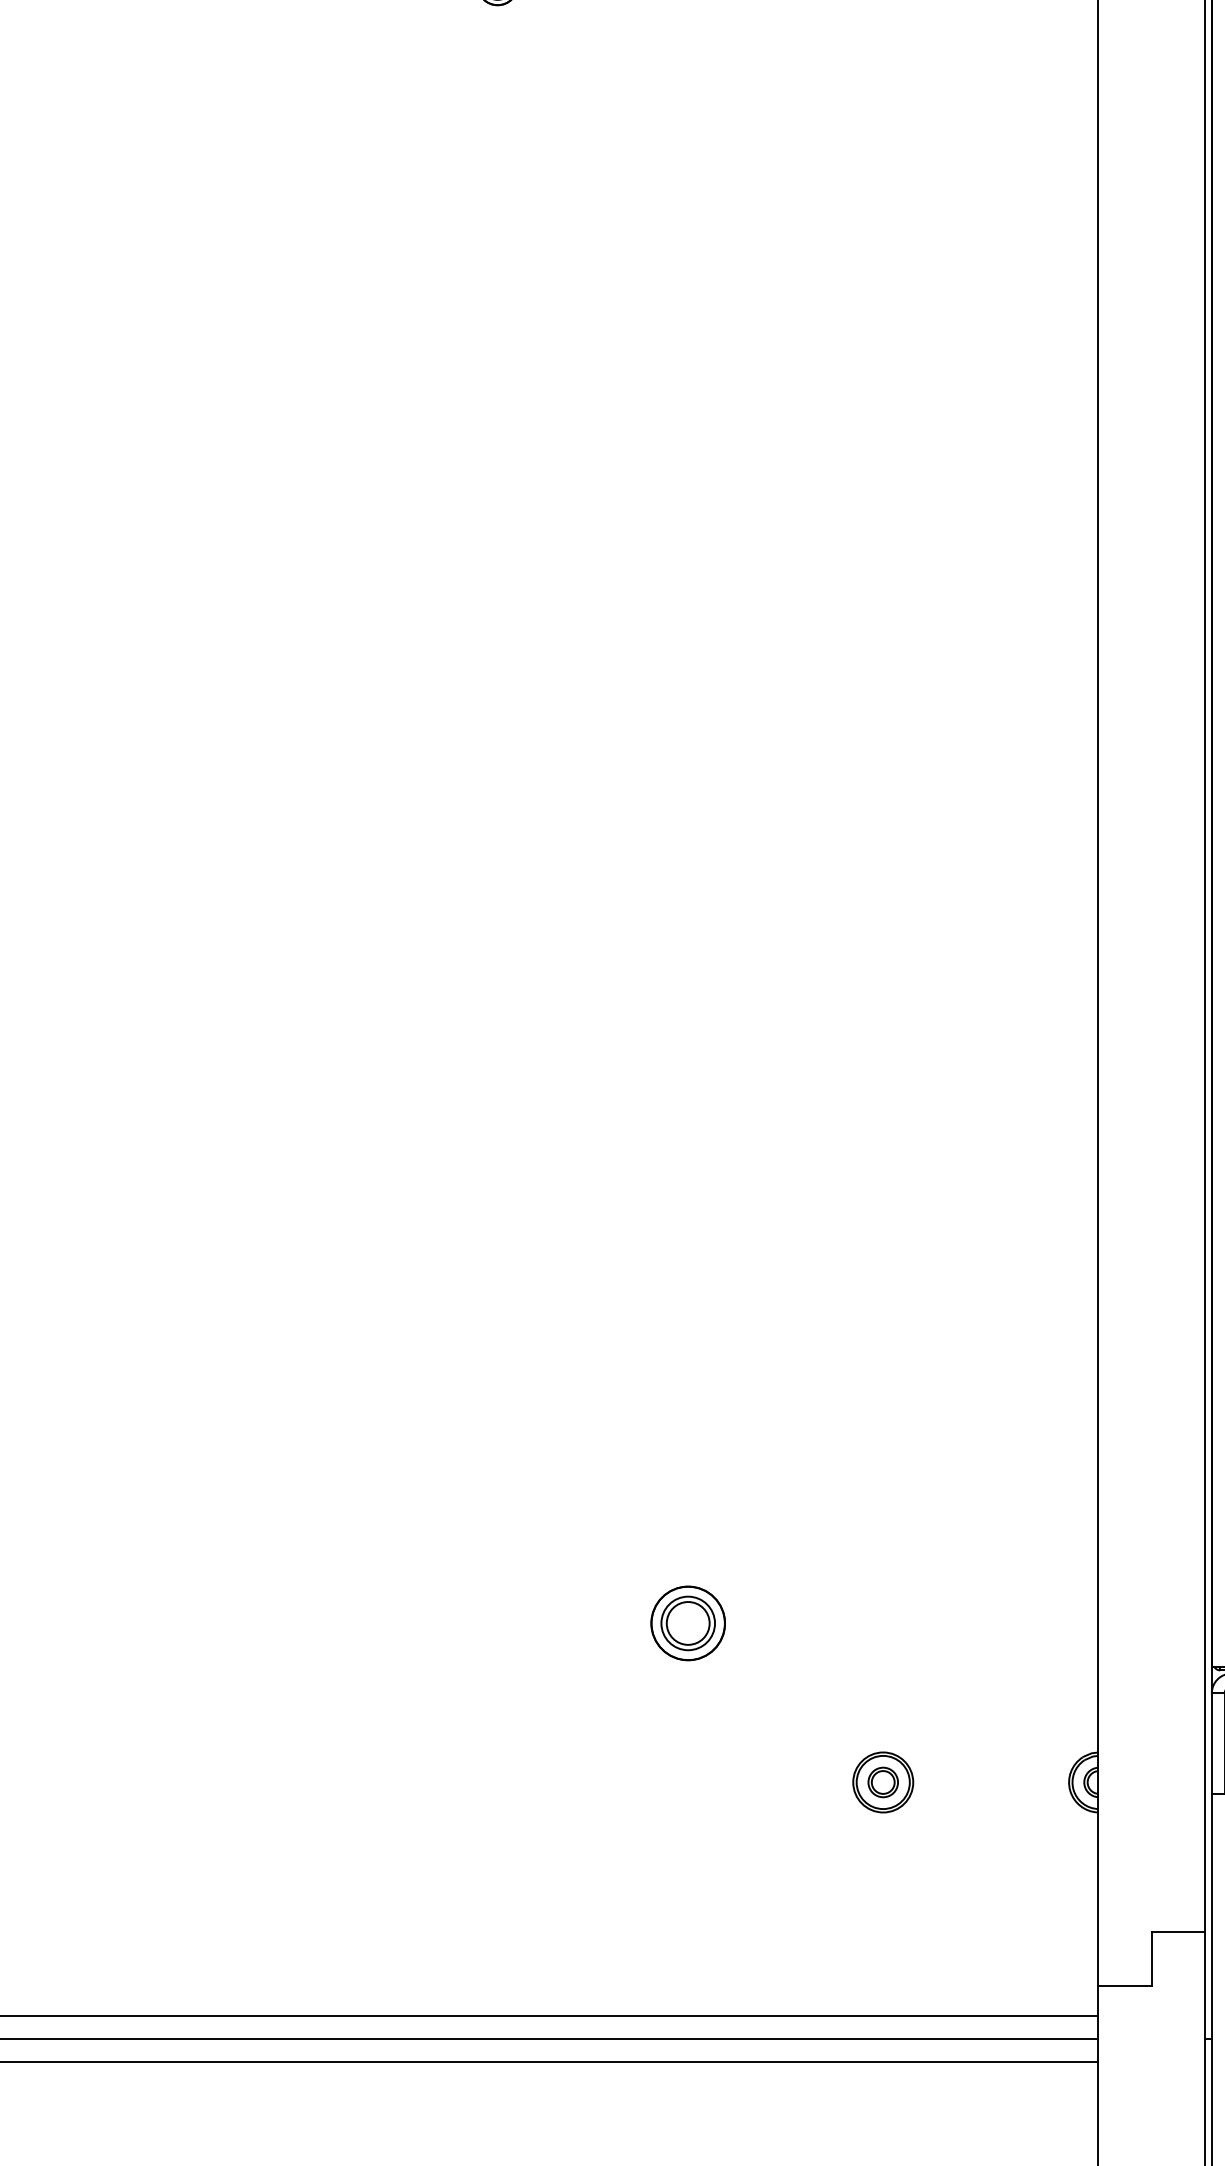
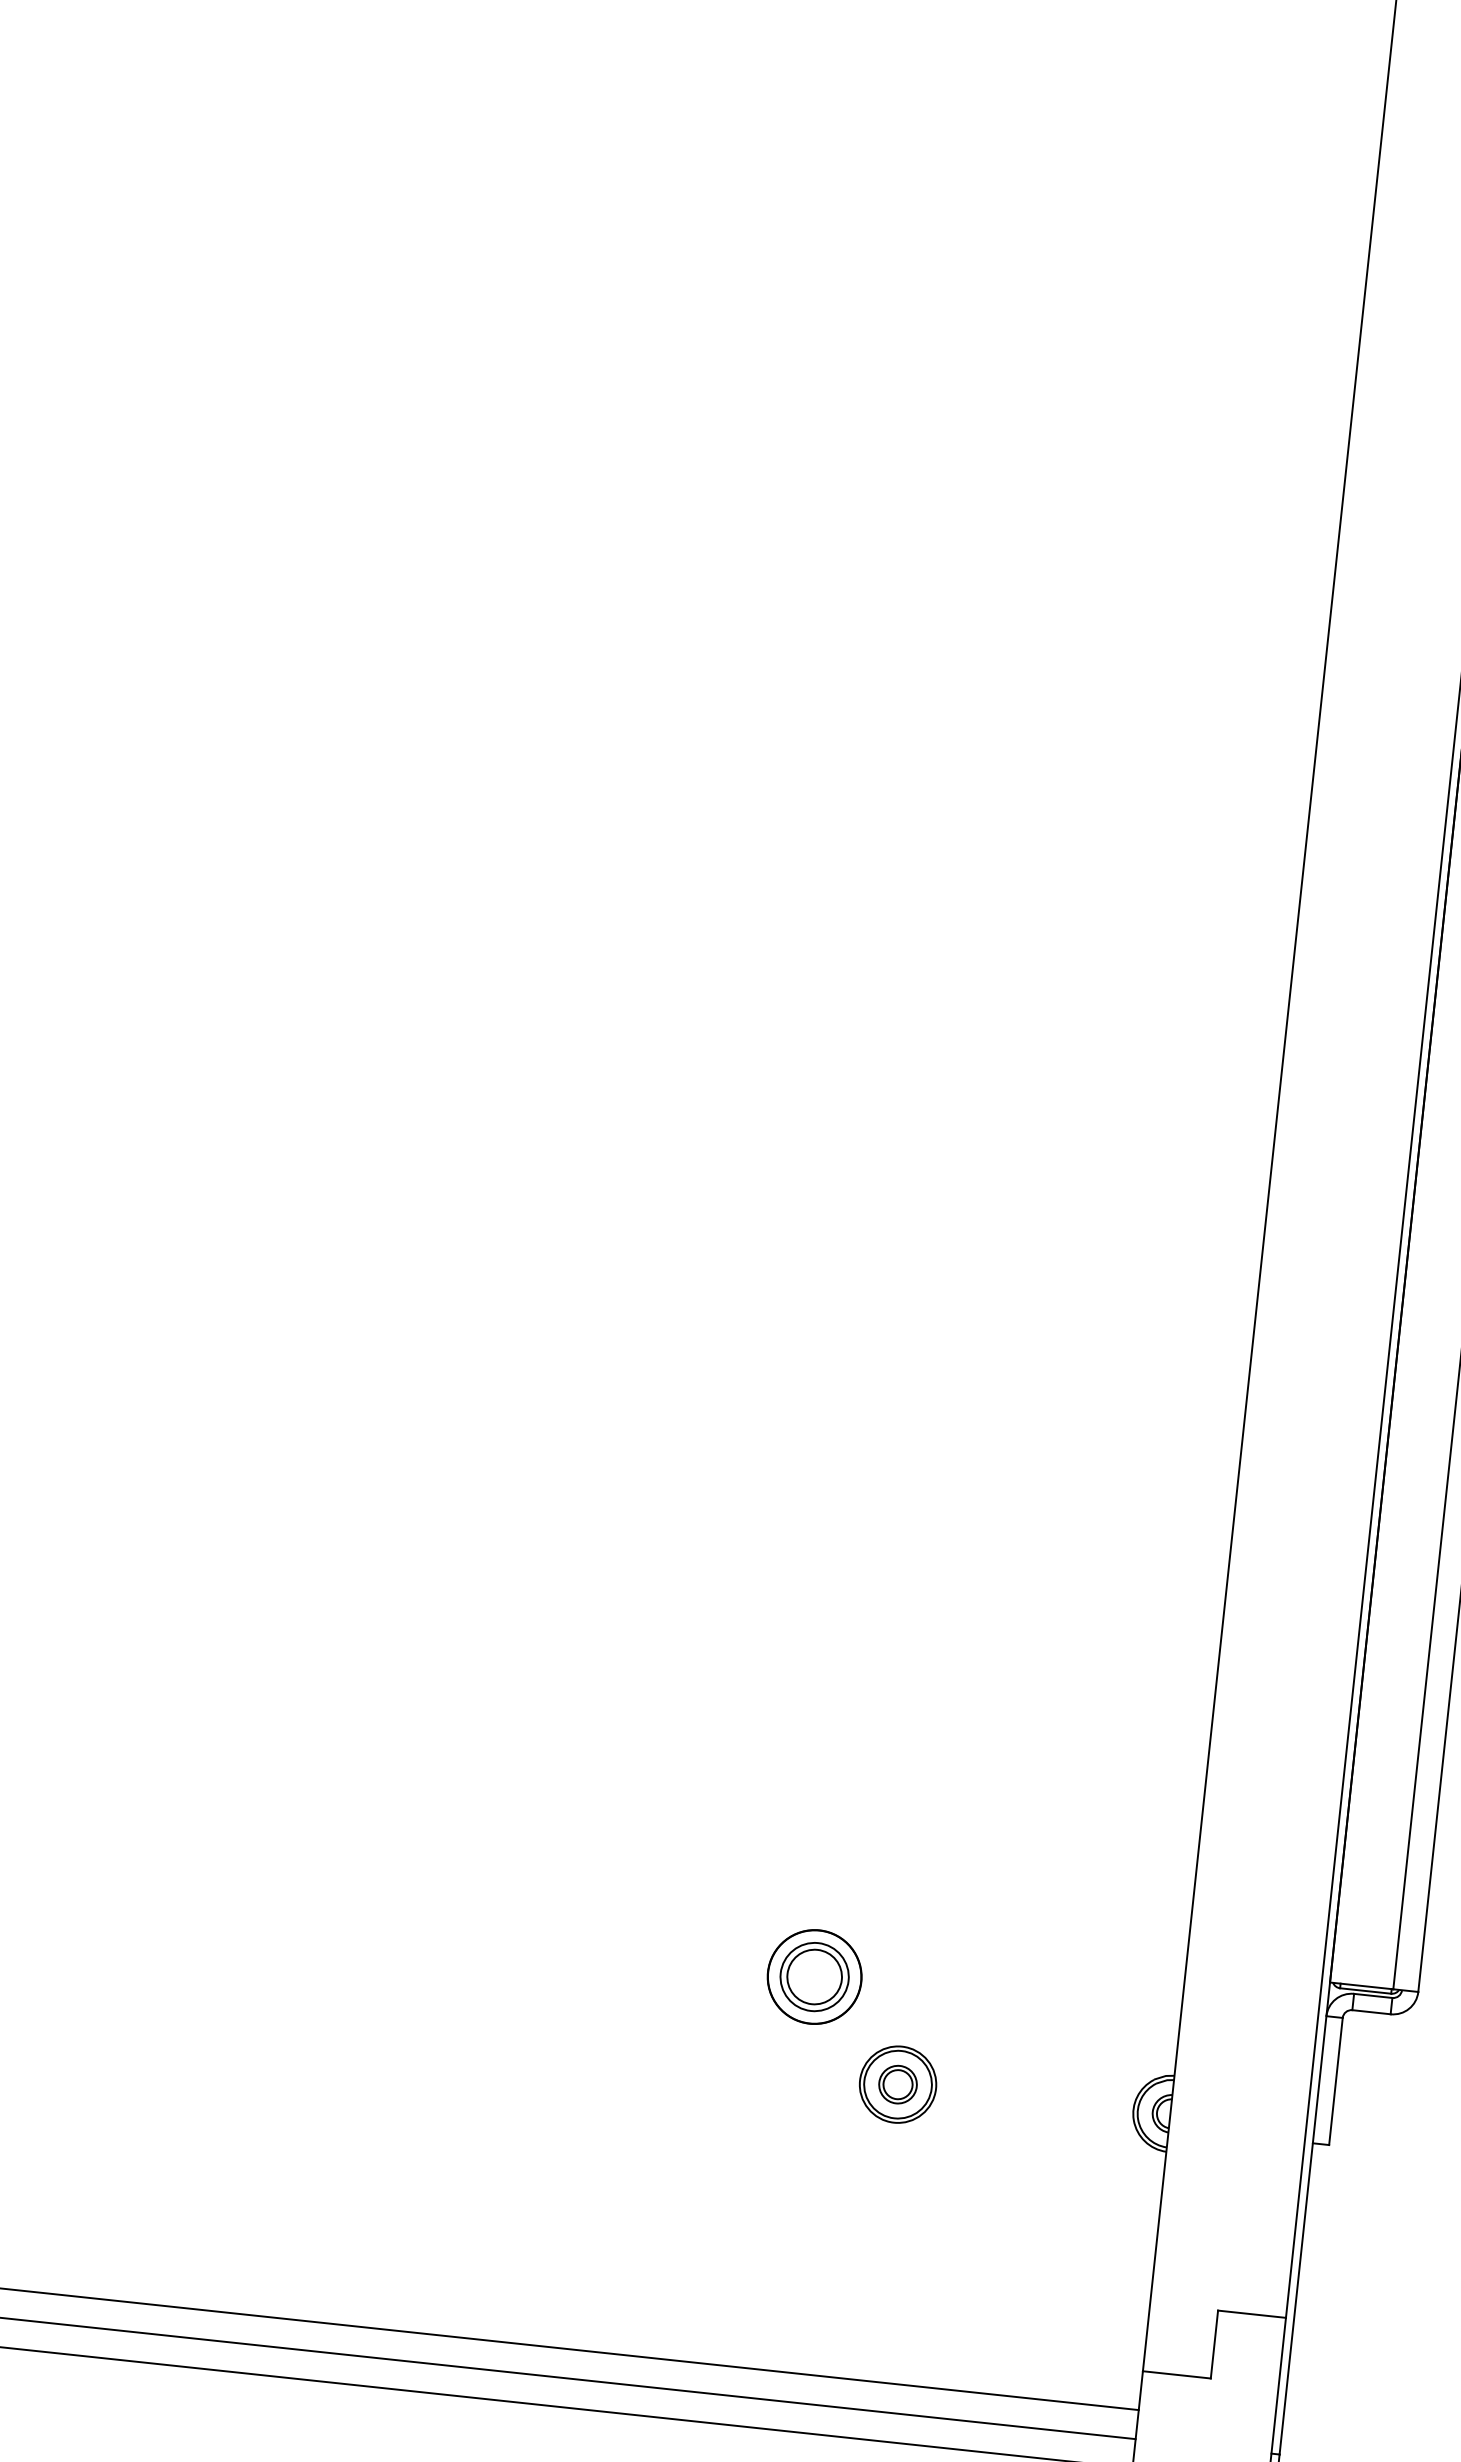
part: (687, 1623) -> (813, 1977), moved

